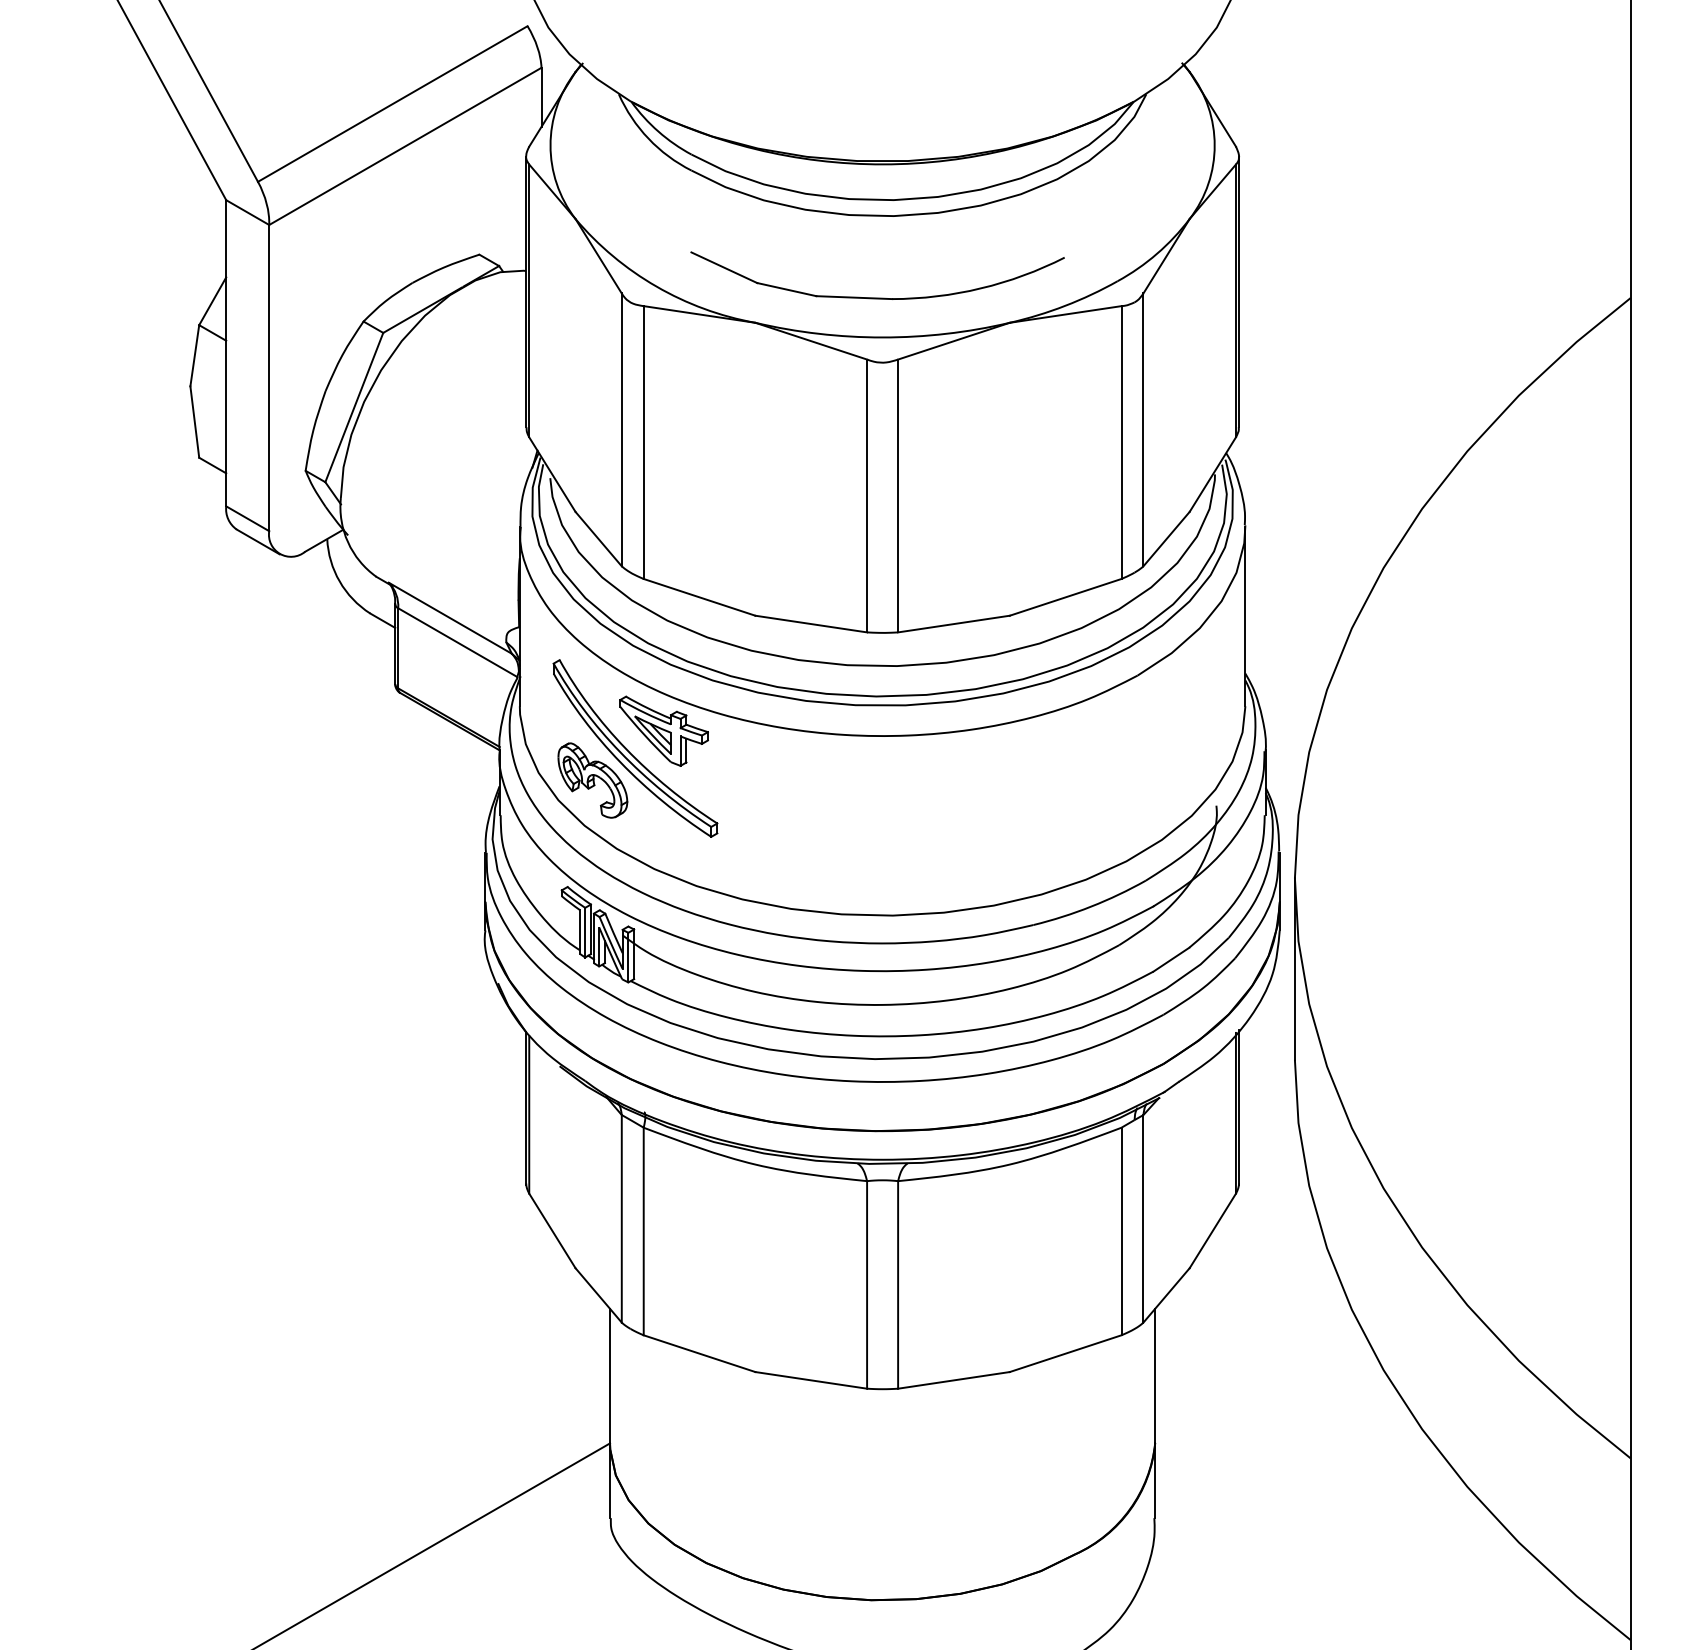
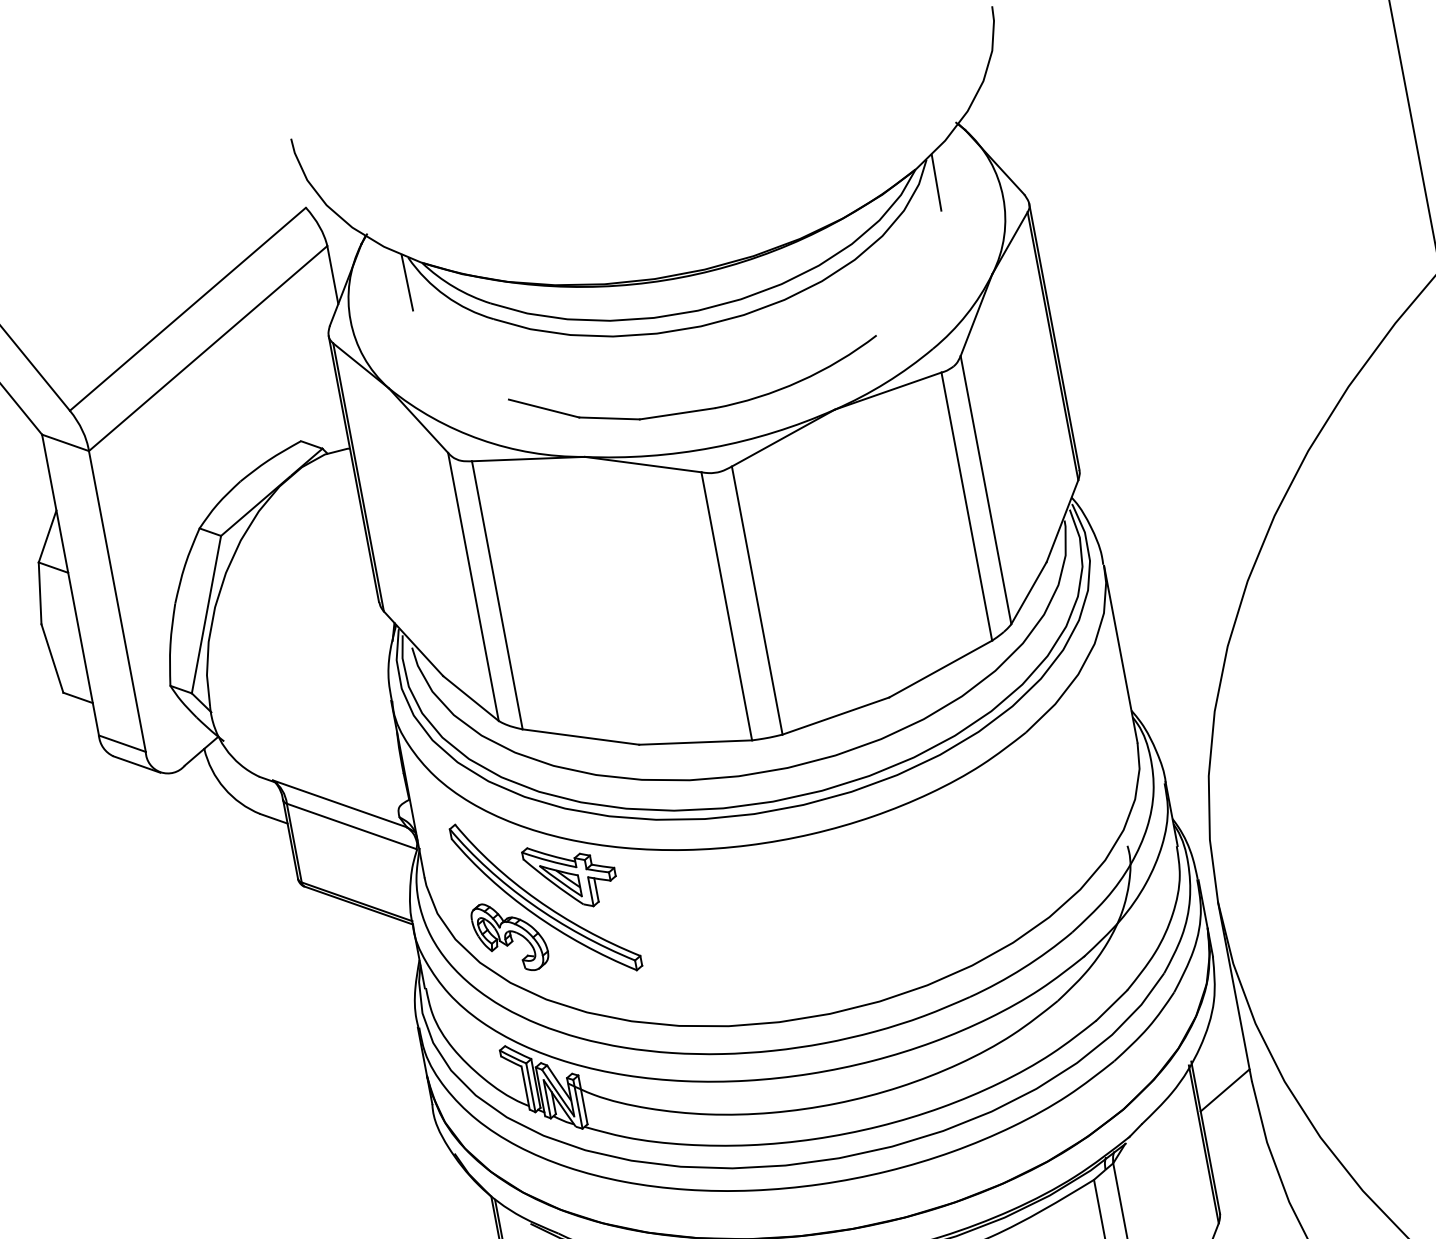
line: (612, 118) -> (406, 282), added
line: (1151, 118) -> (936, 182), added
line: (1266, 1064) -> (1224, 1090), added

